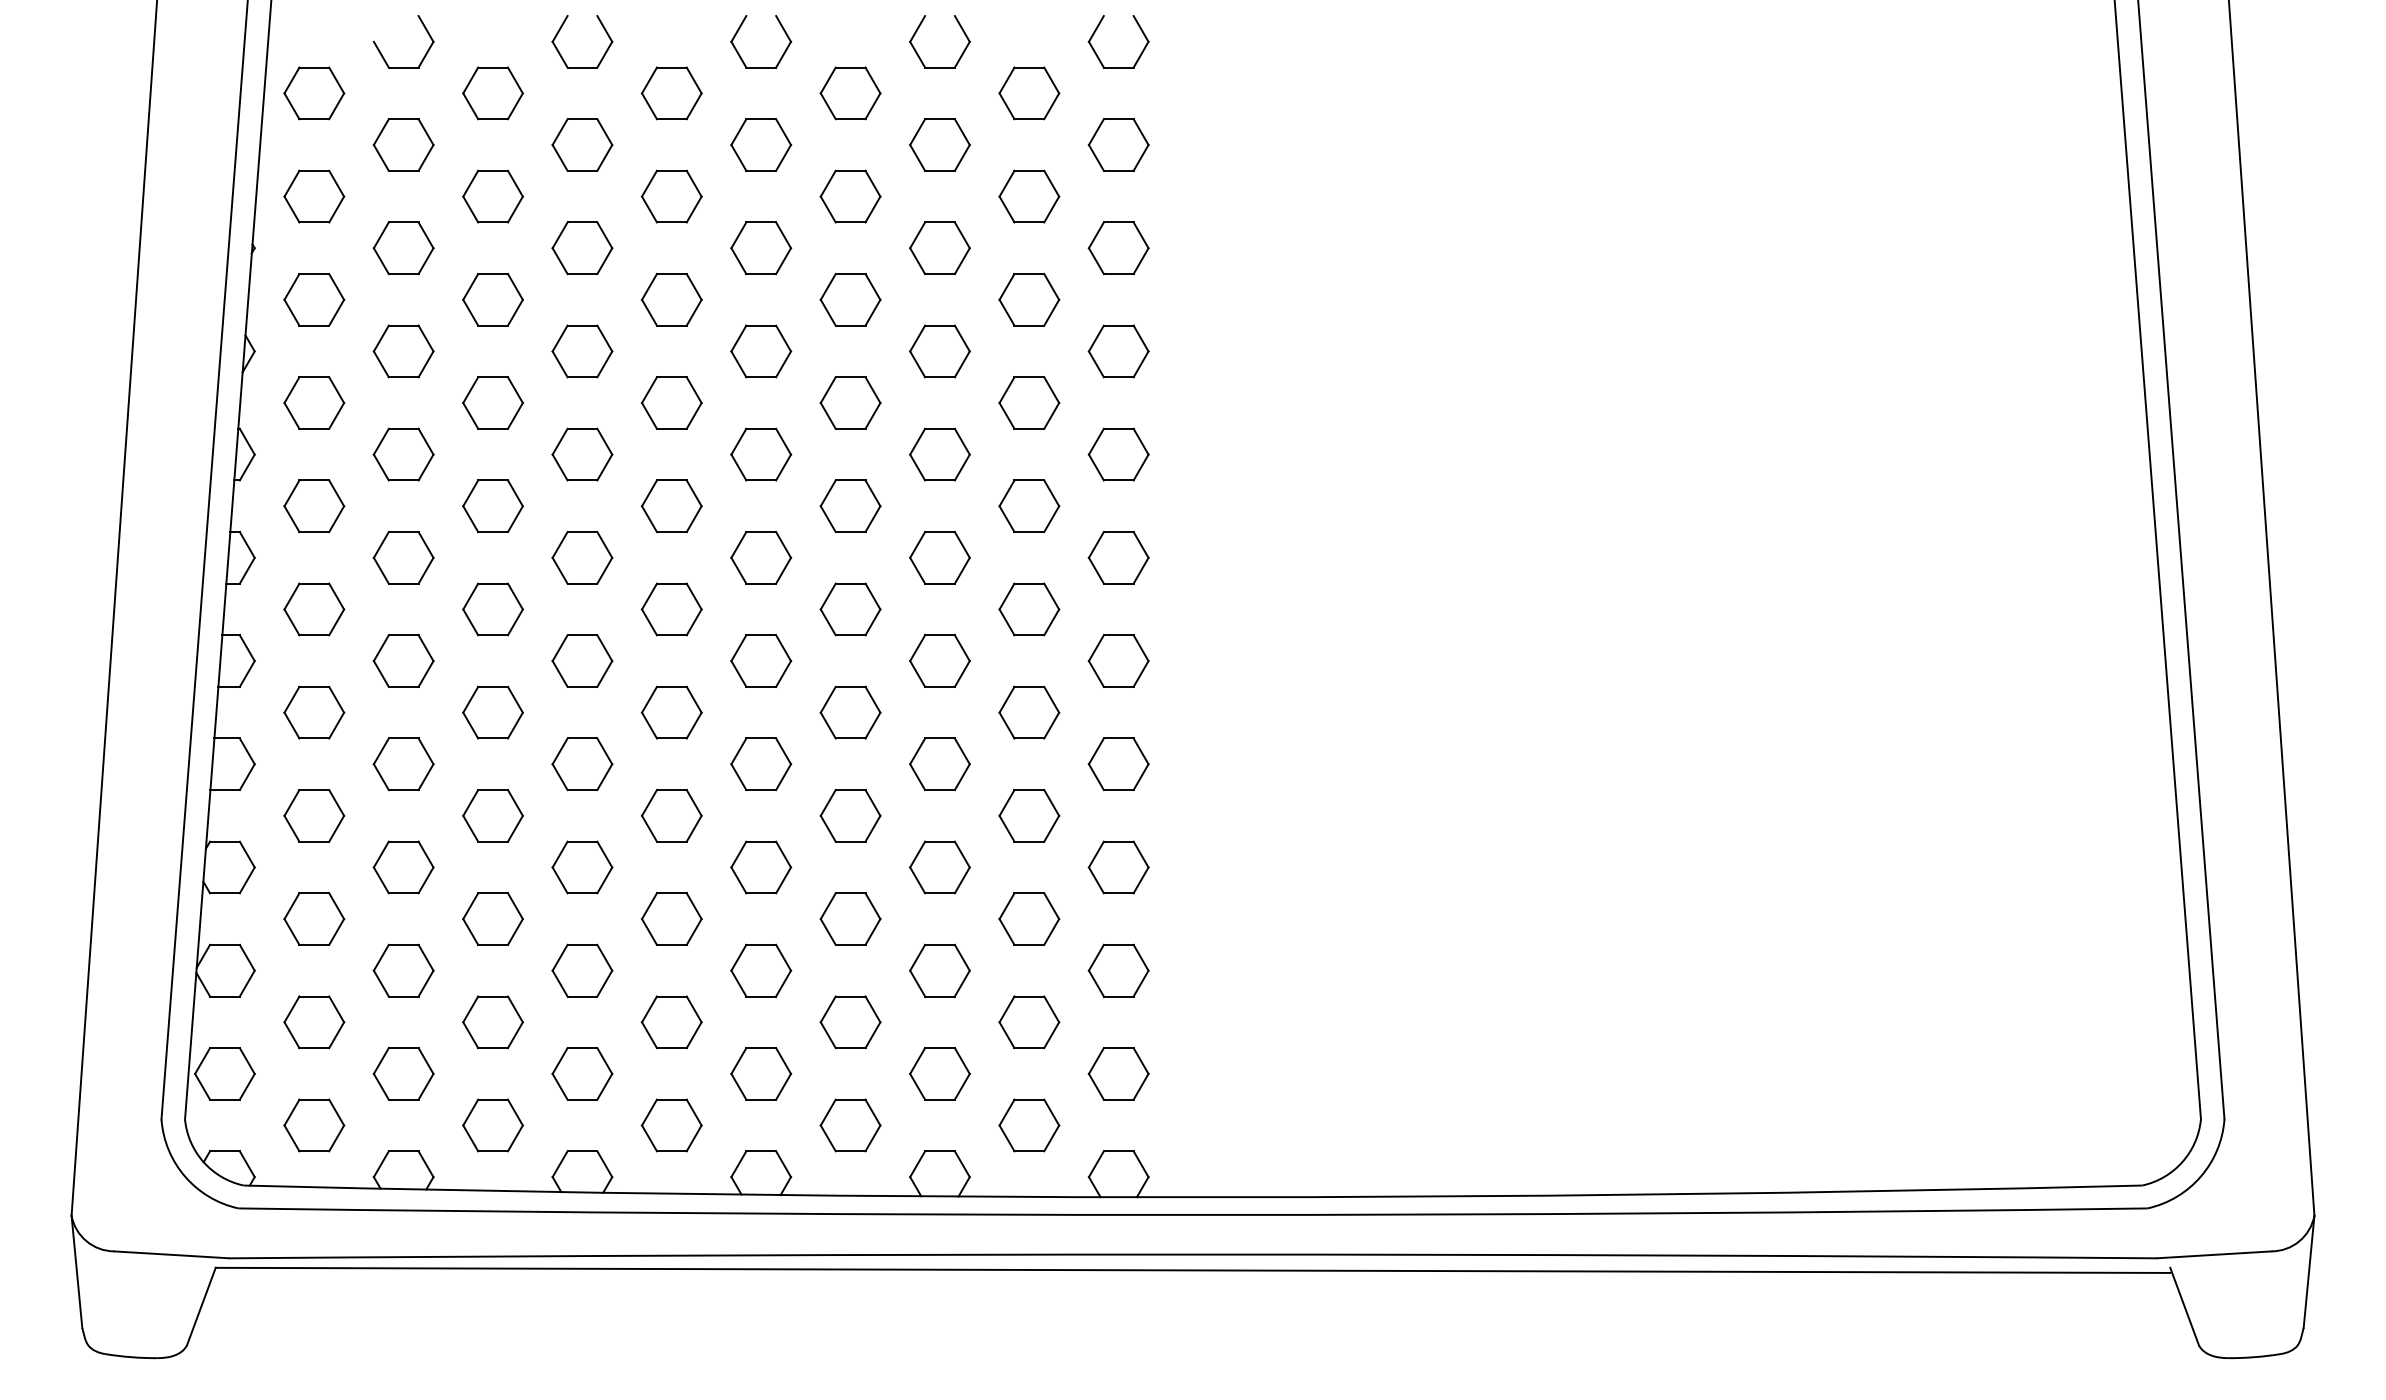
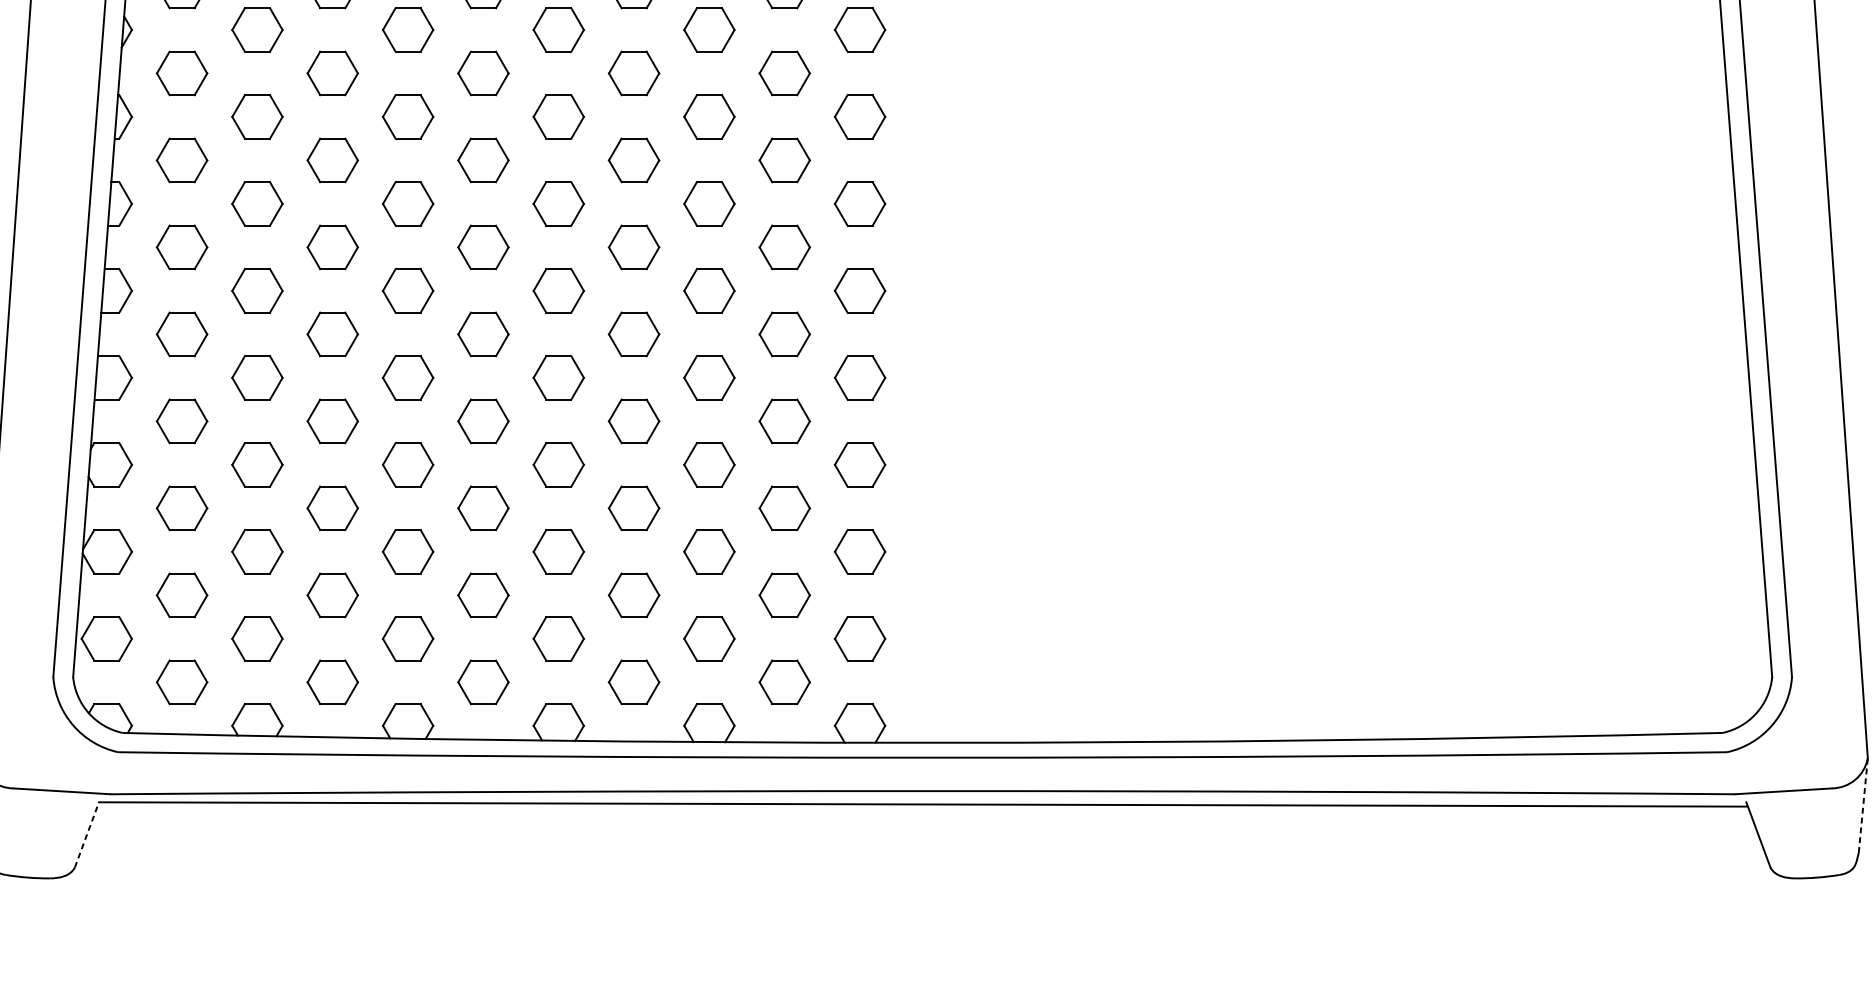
line: (2309, 1271) -> (1863, 805), solid -> dashed
line: (201, 1306) -> (87, 834), solid -> dashed

